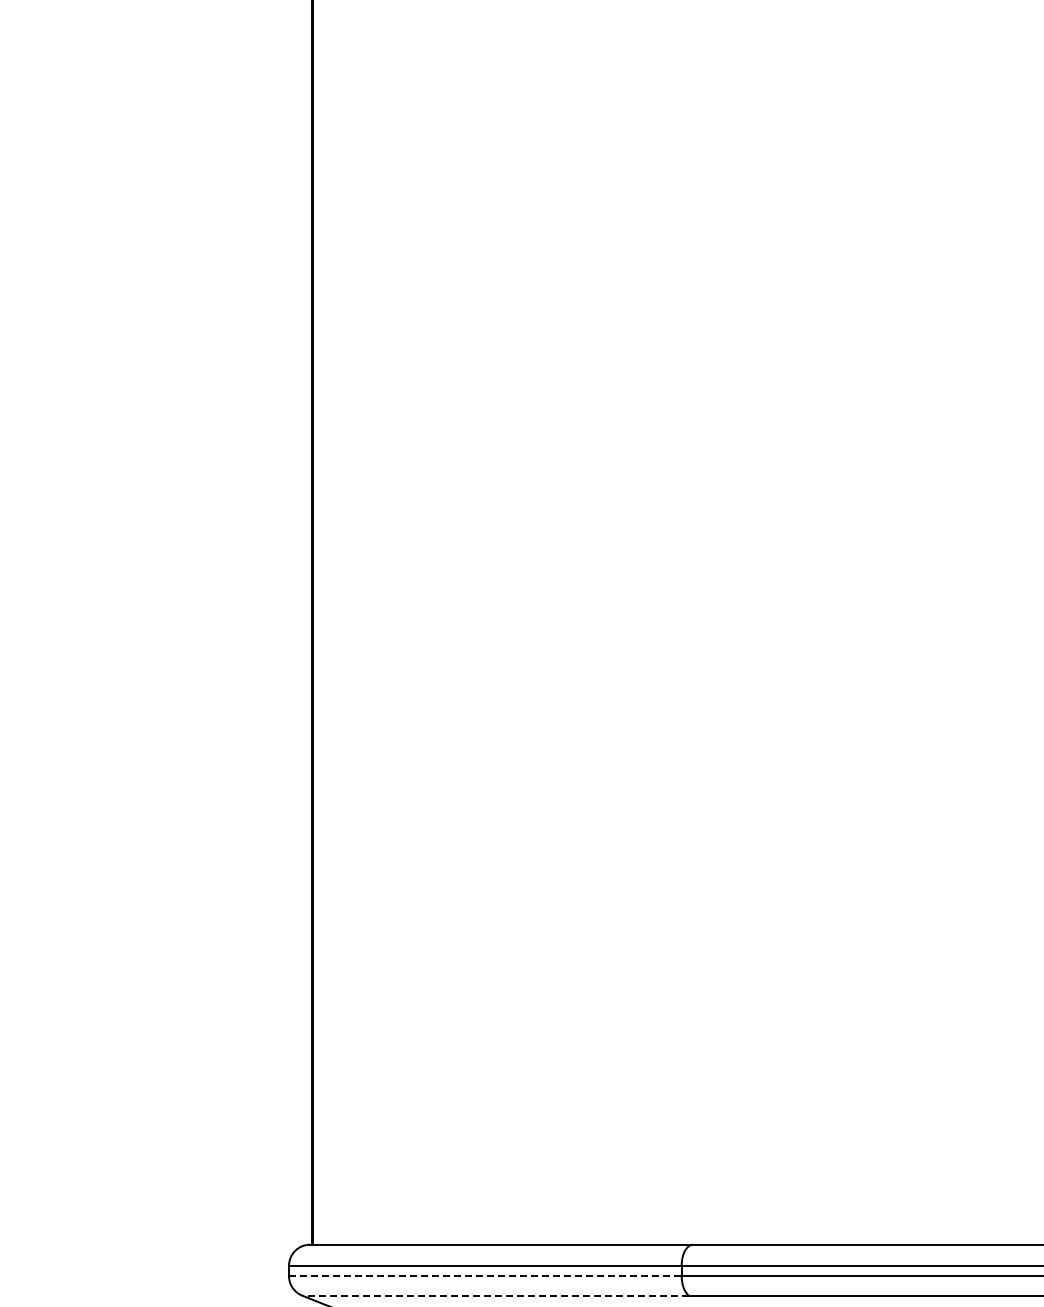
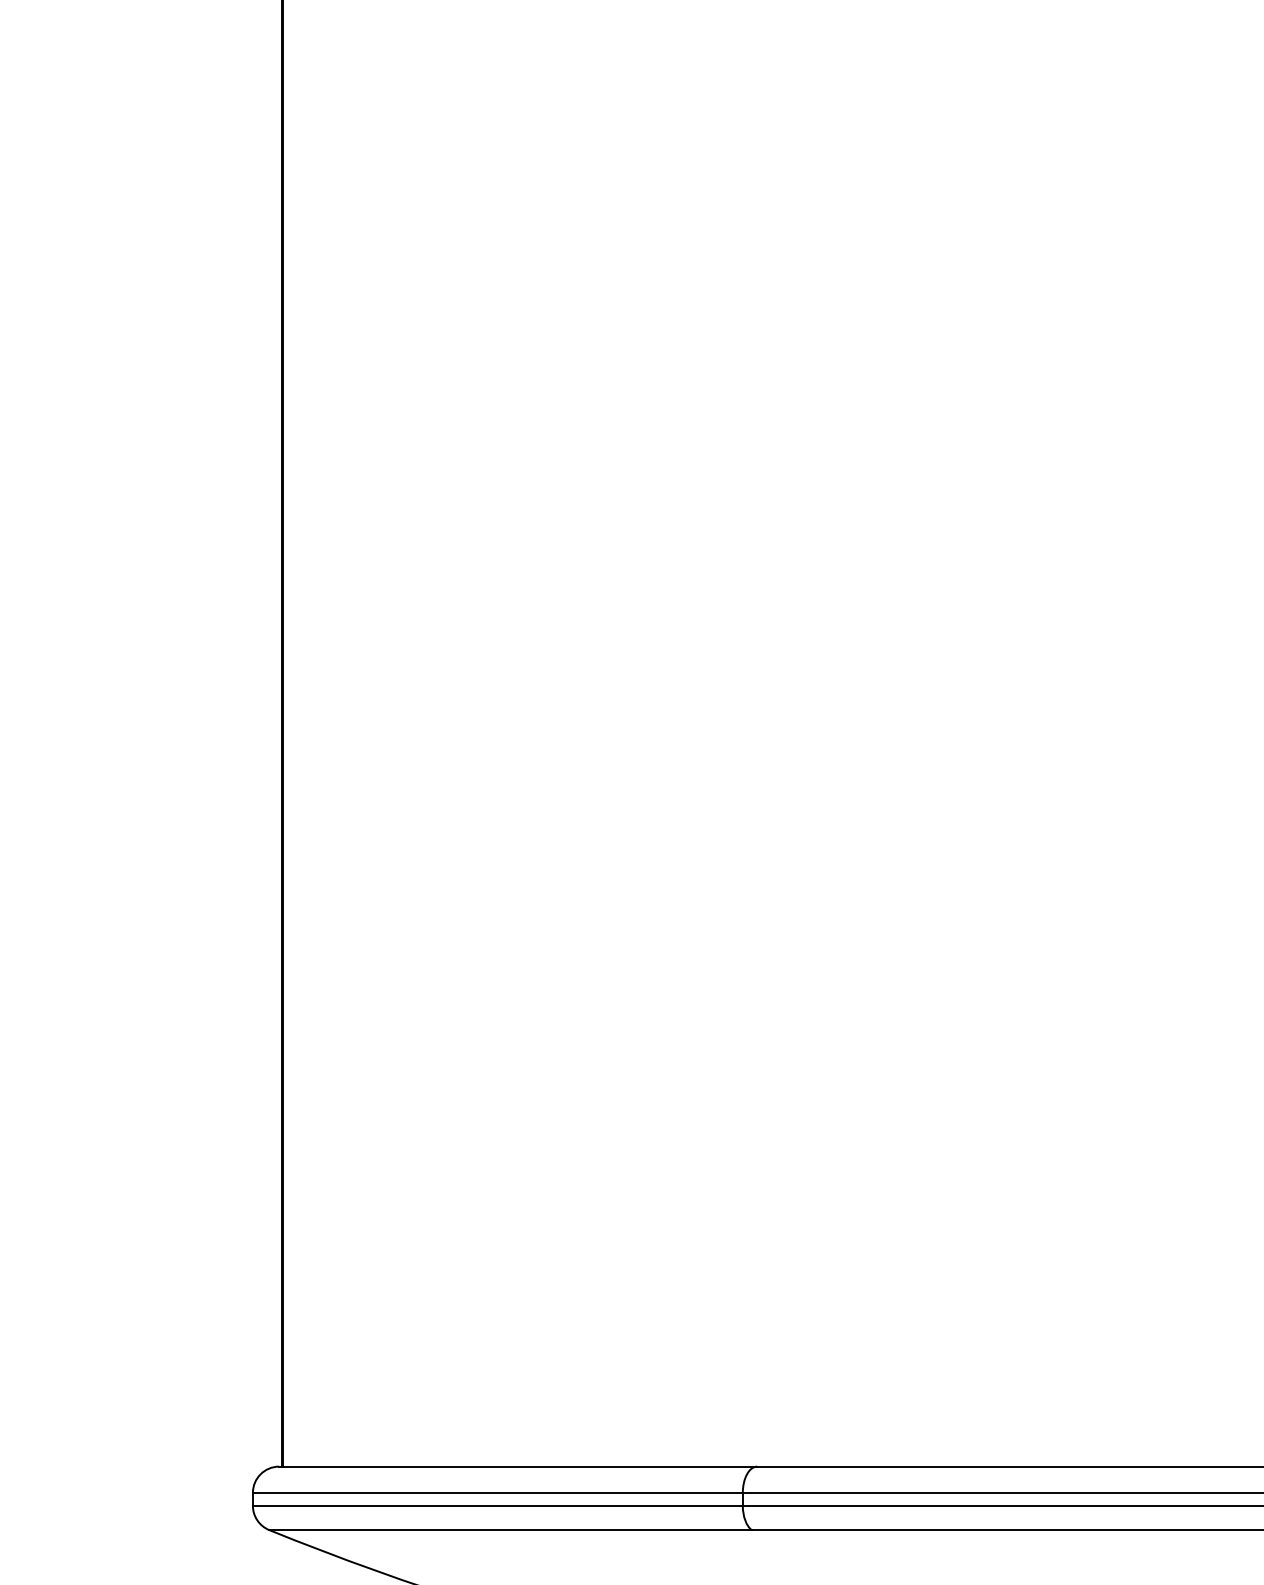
line: (485, 1276) -> (498, 1506), dashed -> solid
line: (494, 1295) -> (509, 1529), dashed -> solid

